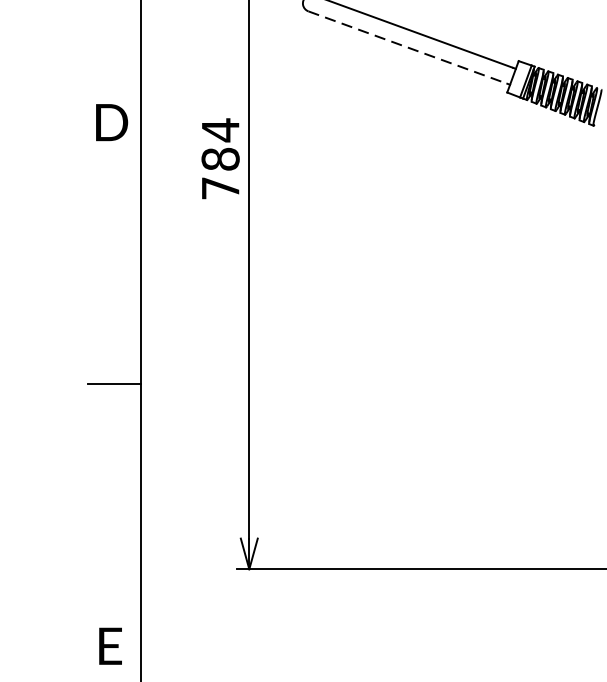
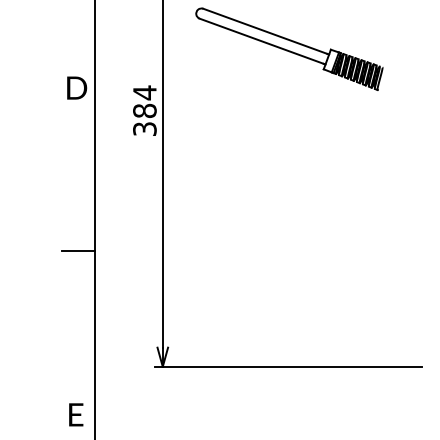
line: (409, 47) -> (262, 41), dashed -> solid
text: (219, 187) -> (144, 128), 784 -> 384

